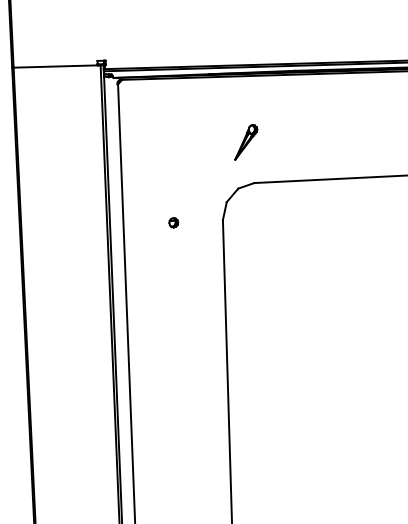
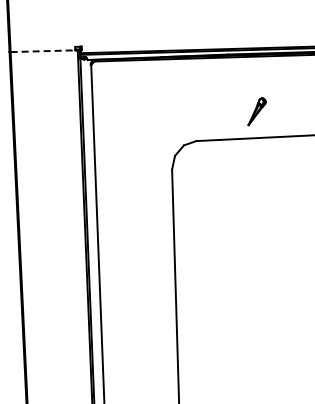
line: (56, 66) -> (43, 51), solid -> dashed
part: (245, 142) -> (256, 111), moved
part: (172, 222) -> (133, 171), removed

